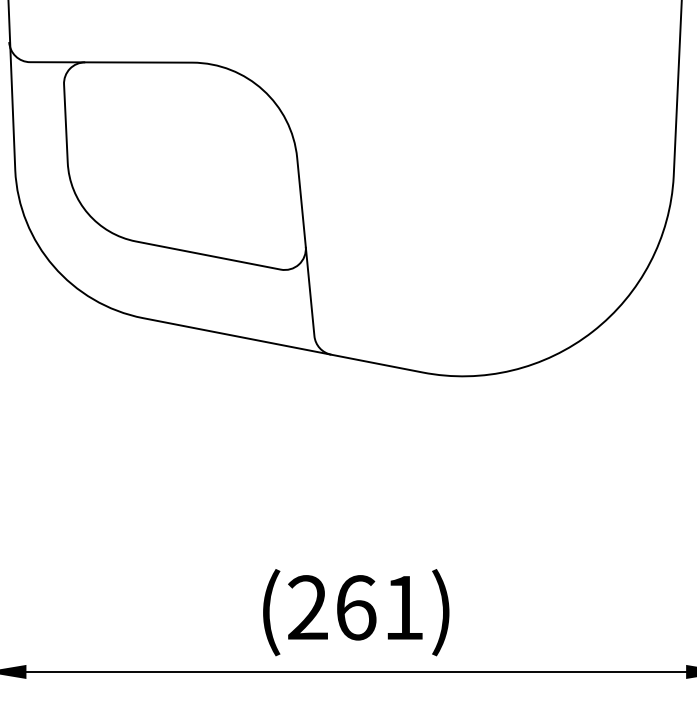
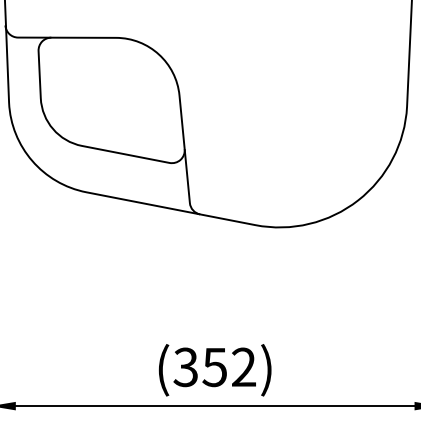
text: (355, 608) -> (214, 367), (261) -> (352)

